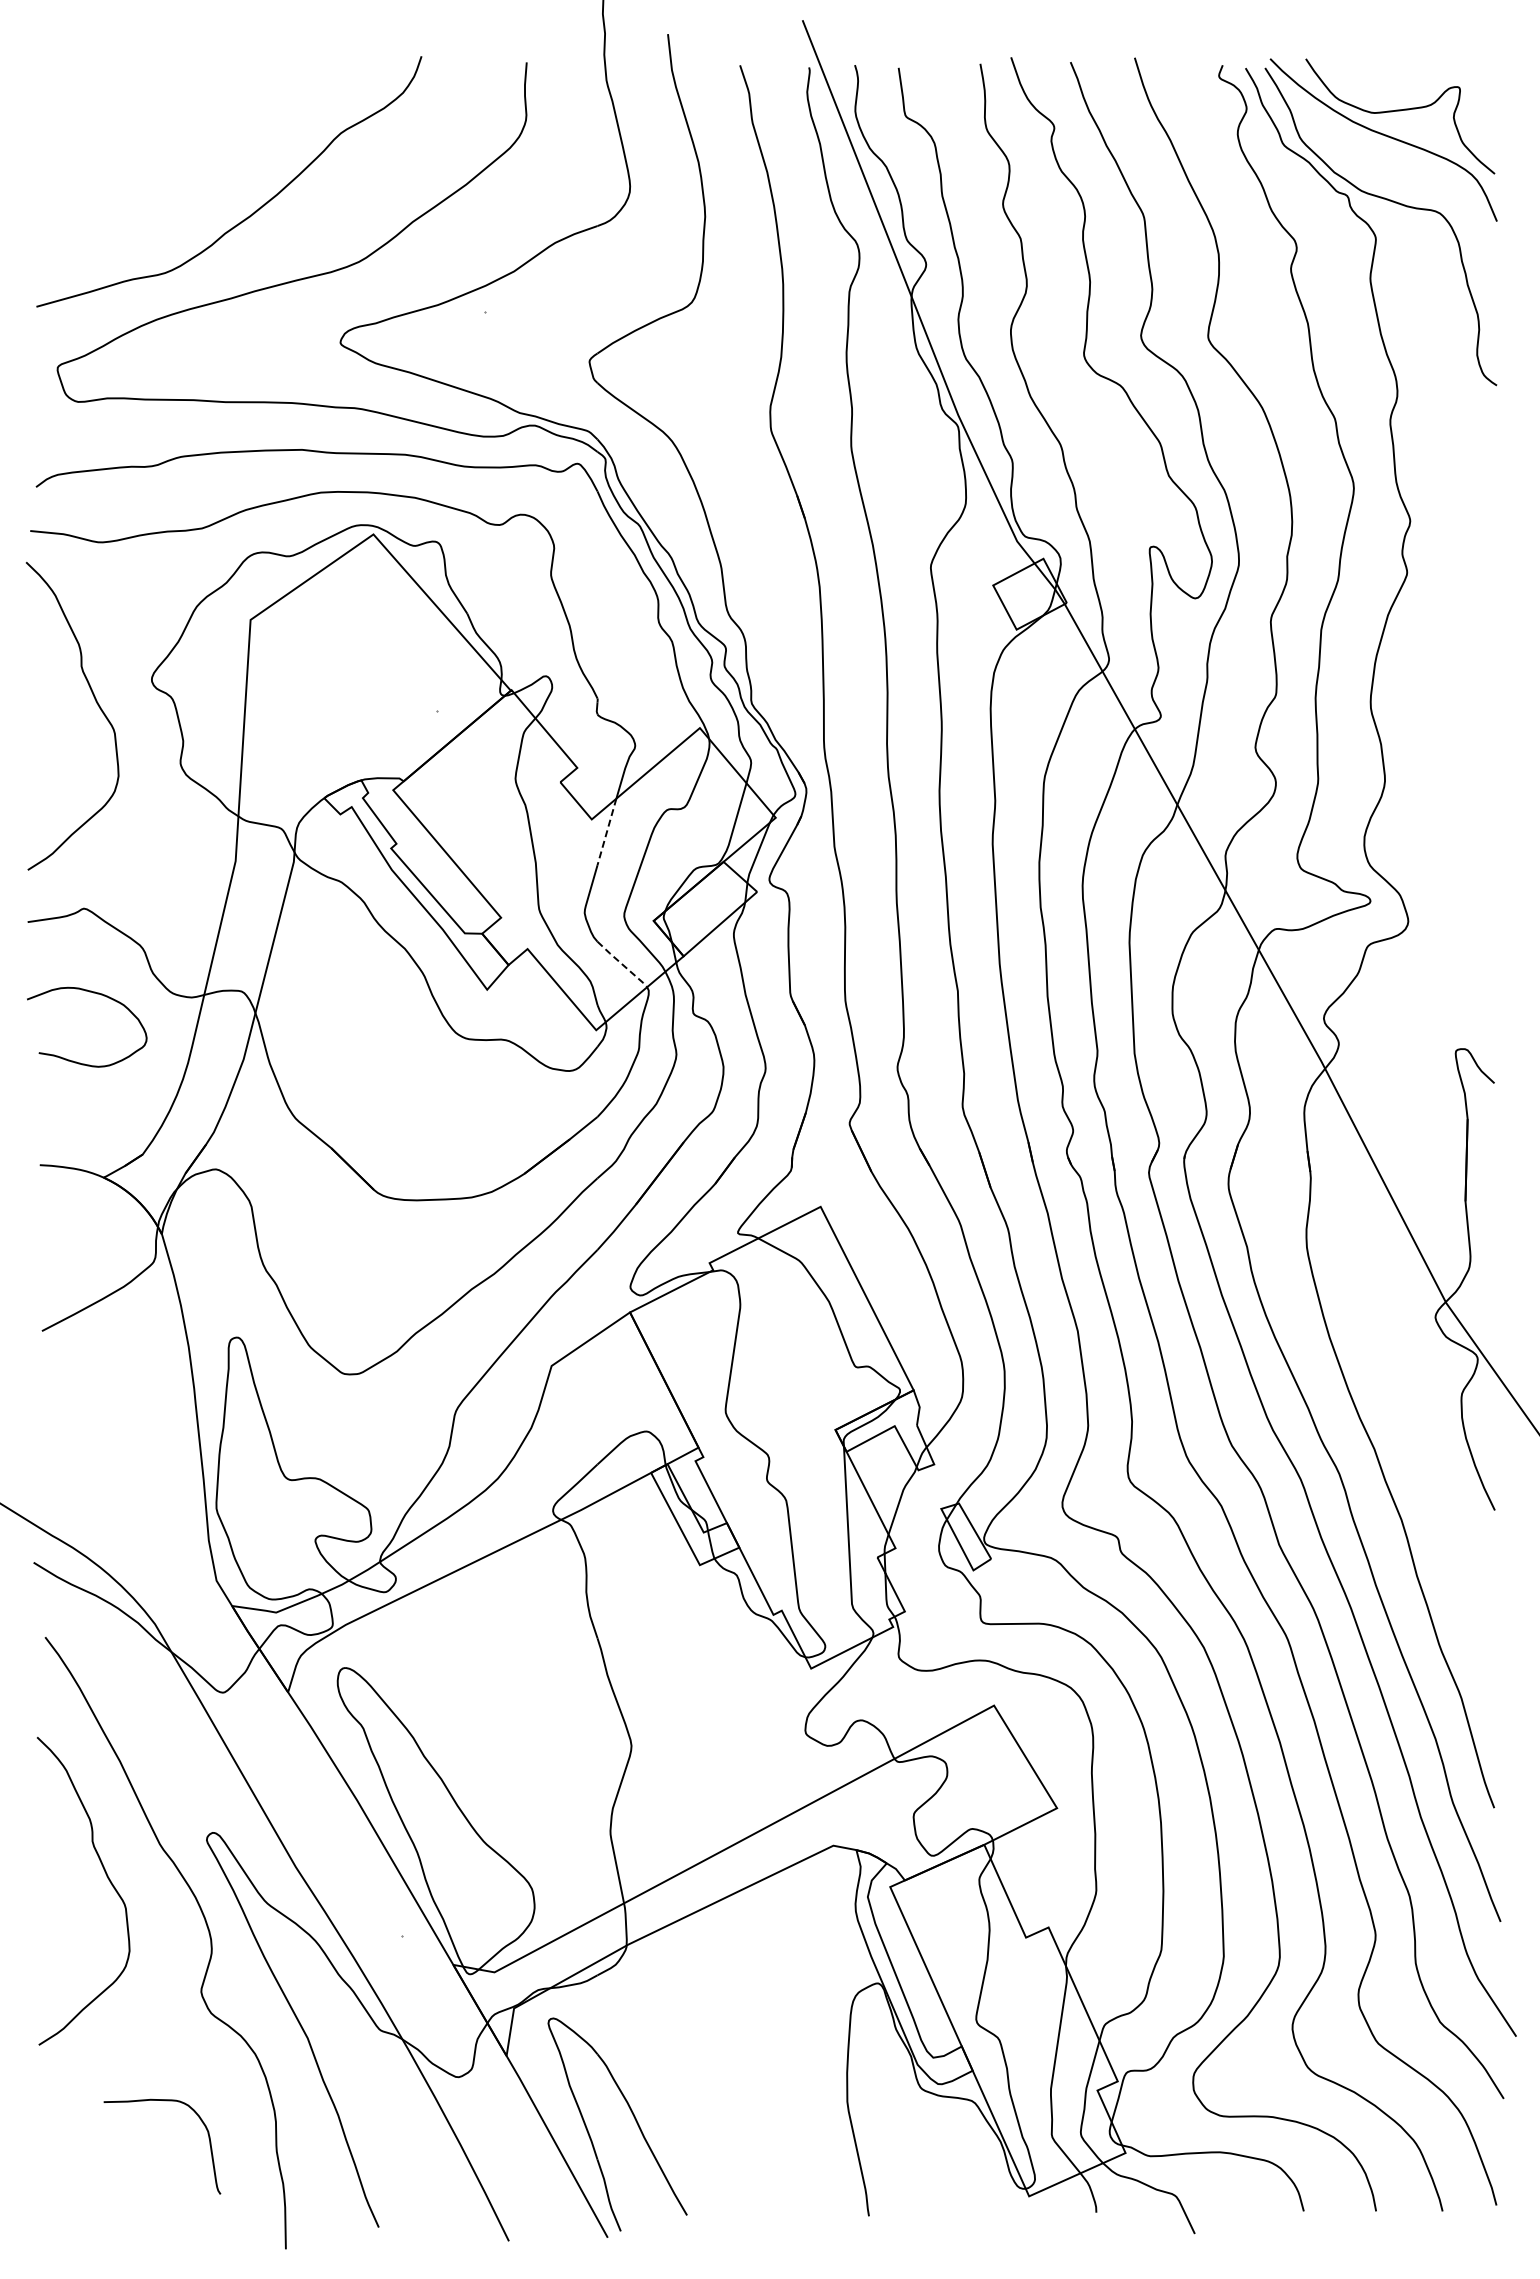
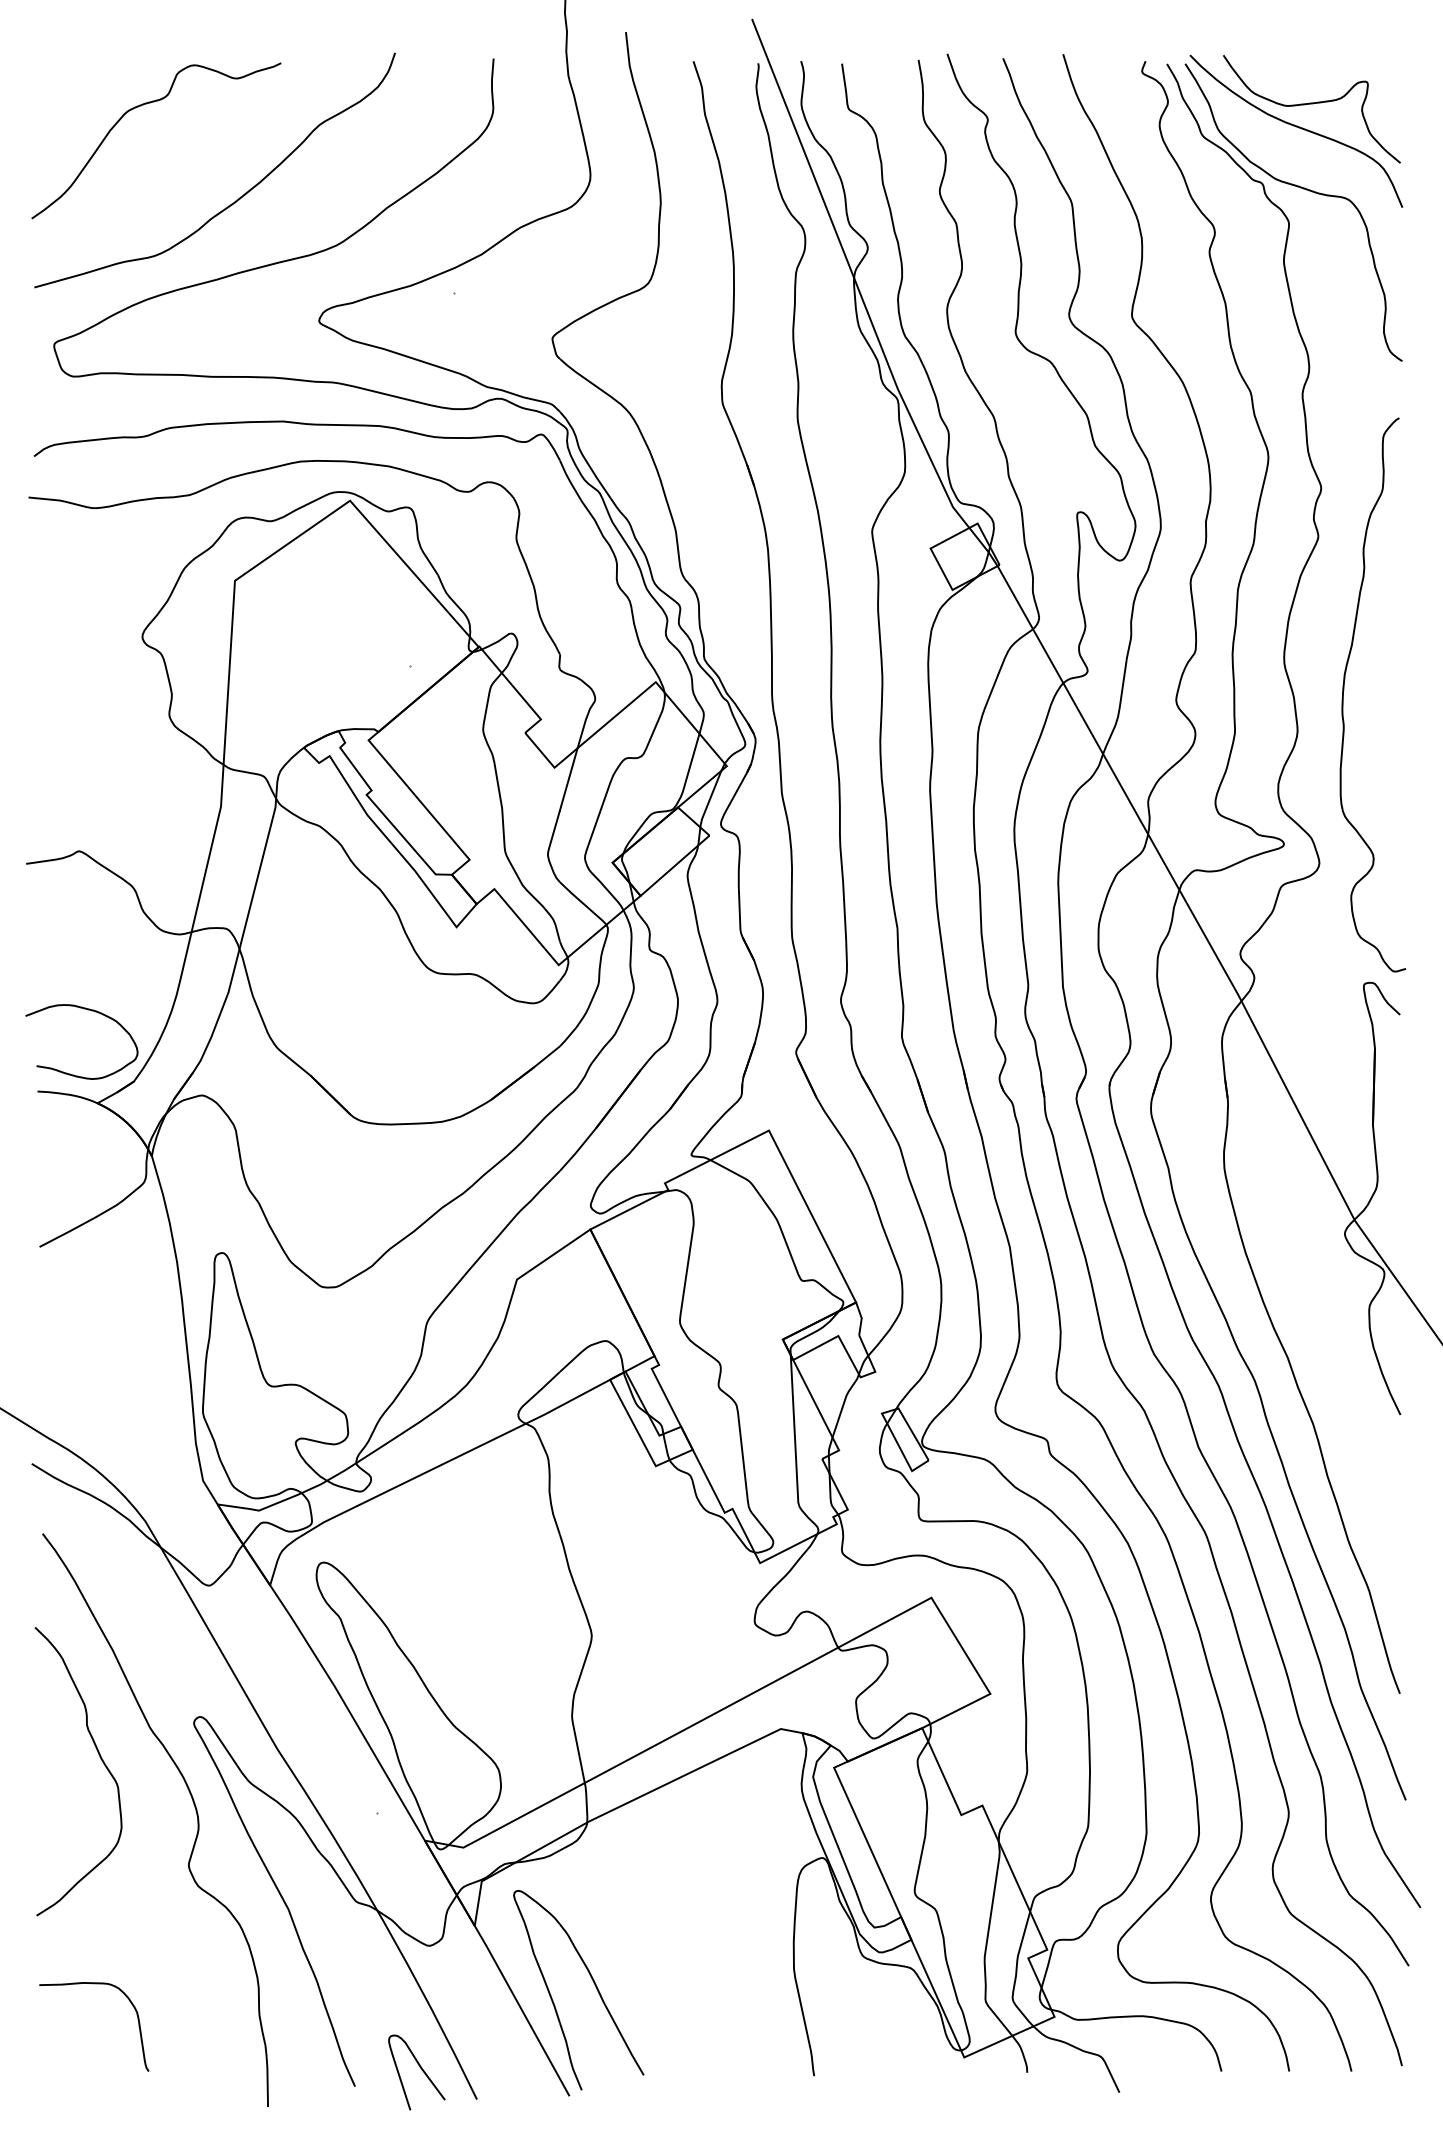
curve: (150, 113) -> (141, 106), added
curve: (96, 703) -> (90, 659), removed
curve: (1434, 741) -> (1343, 694), added
line: (606, 831) -> (568, 778), dashed -> solid
line: (622, 964) -> (583, 903), dashed -> solid
curve: (97, 994) -> (91, 1011), moved
curve: (164, 2101) -> (96, 1984), moved
curve: (449, 2209) -> (421, 2069), added

